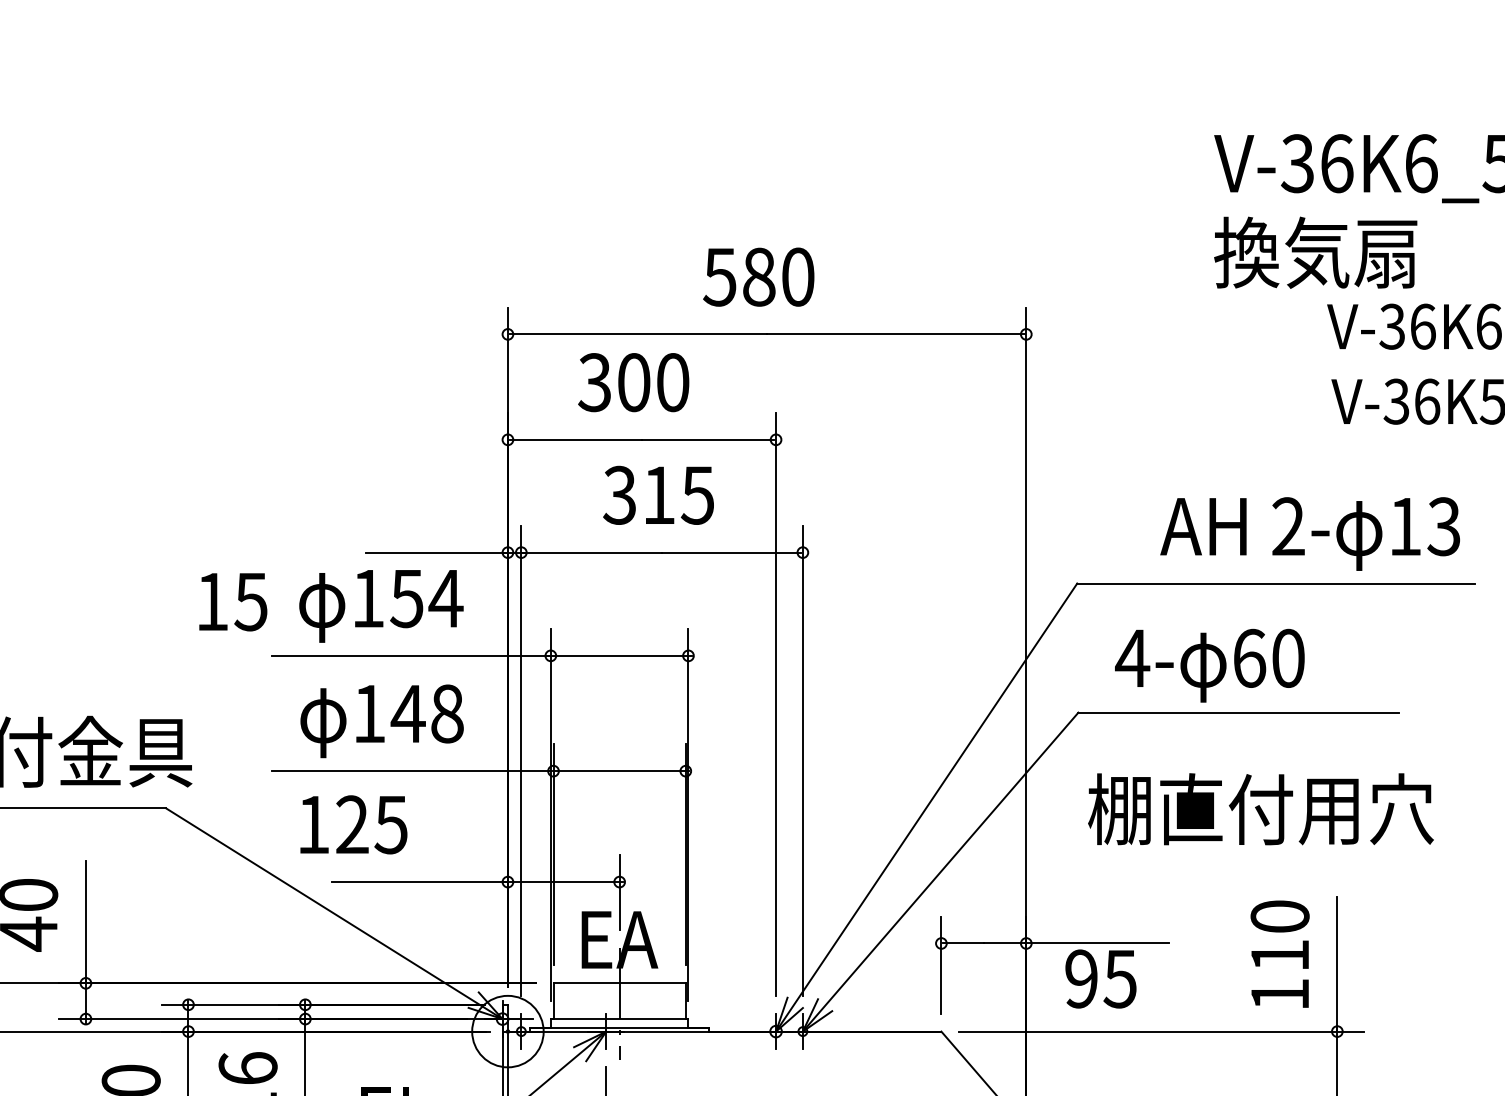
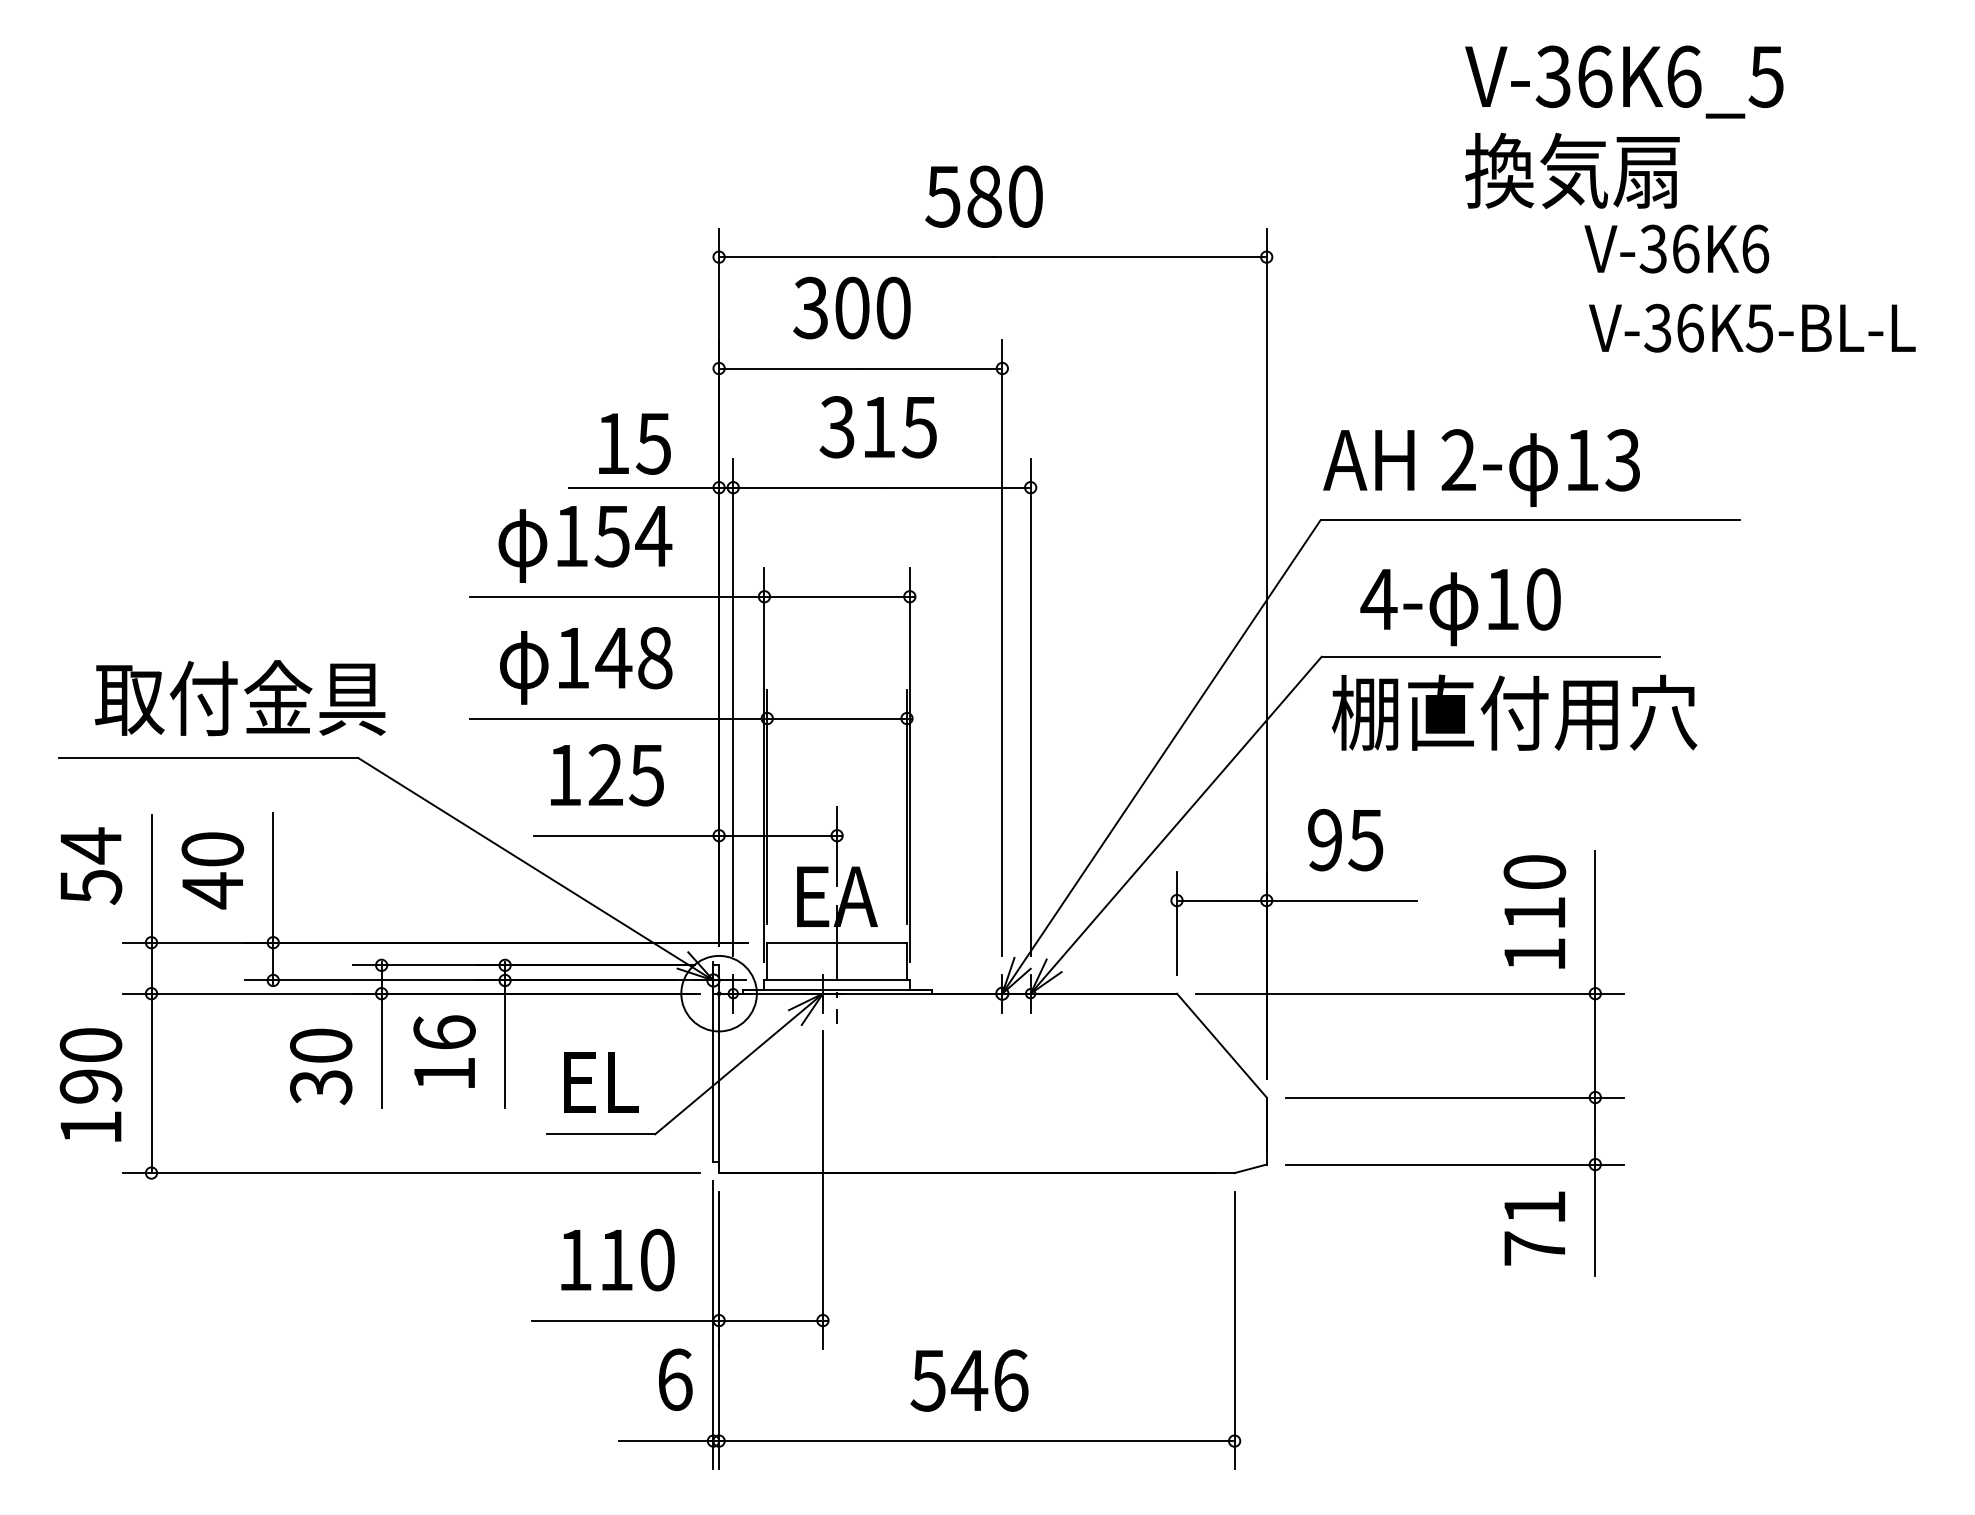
text: (1310, 533) -> (1481, 467), moved
text: (232, 601) -> (634, 443), moved
text: (1250, 658) -> (1503, 599), 60 -> 10
text: (1260, 808) -> (1514, 712), moved
text: (354, 825) -> (607, 775), moved
text: (1100, 979) -> (1345, 840), moved

